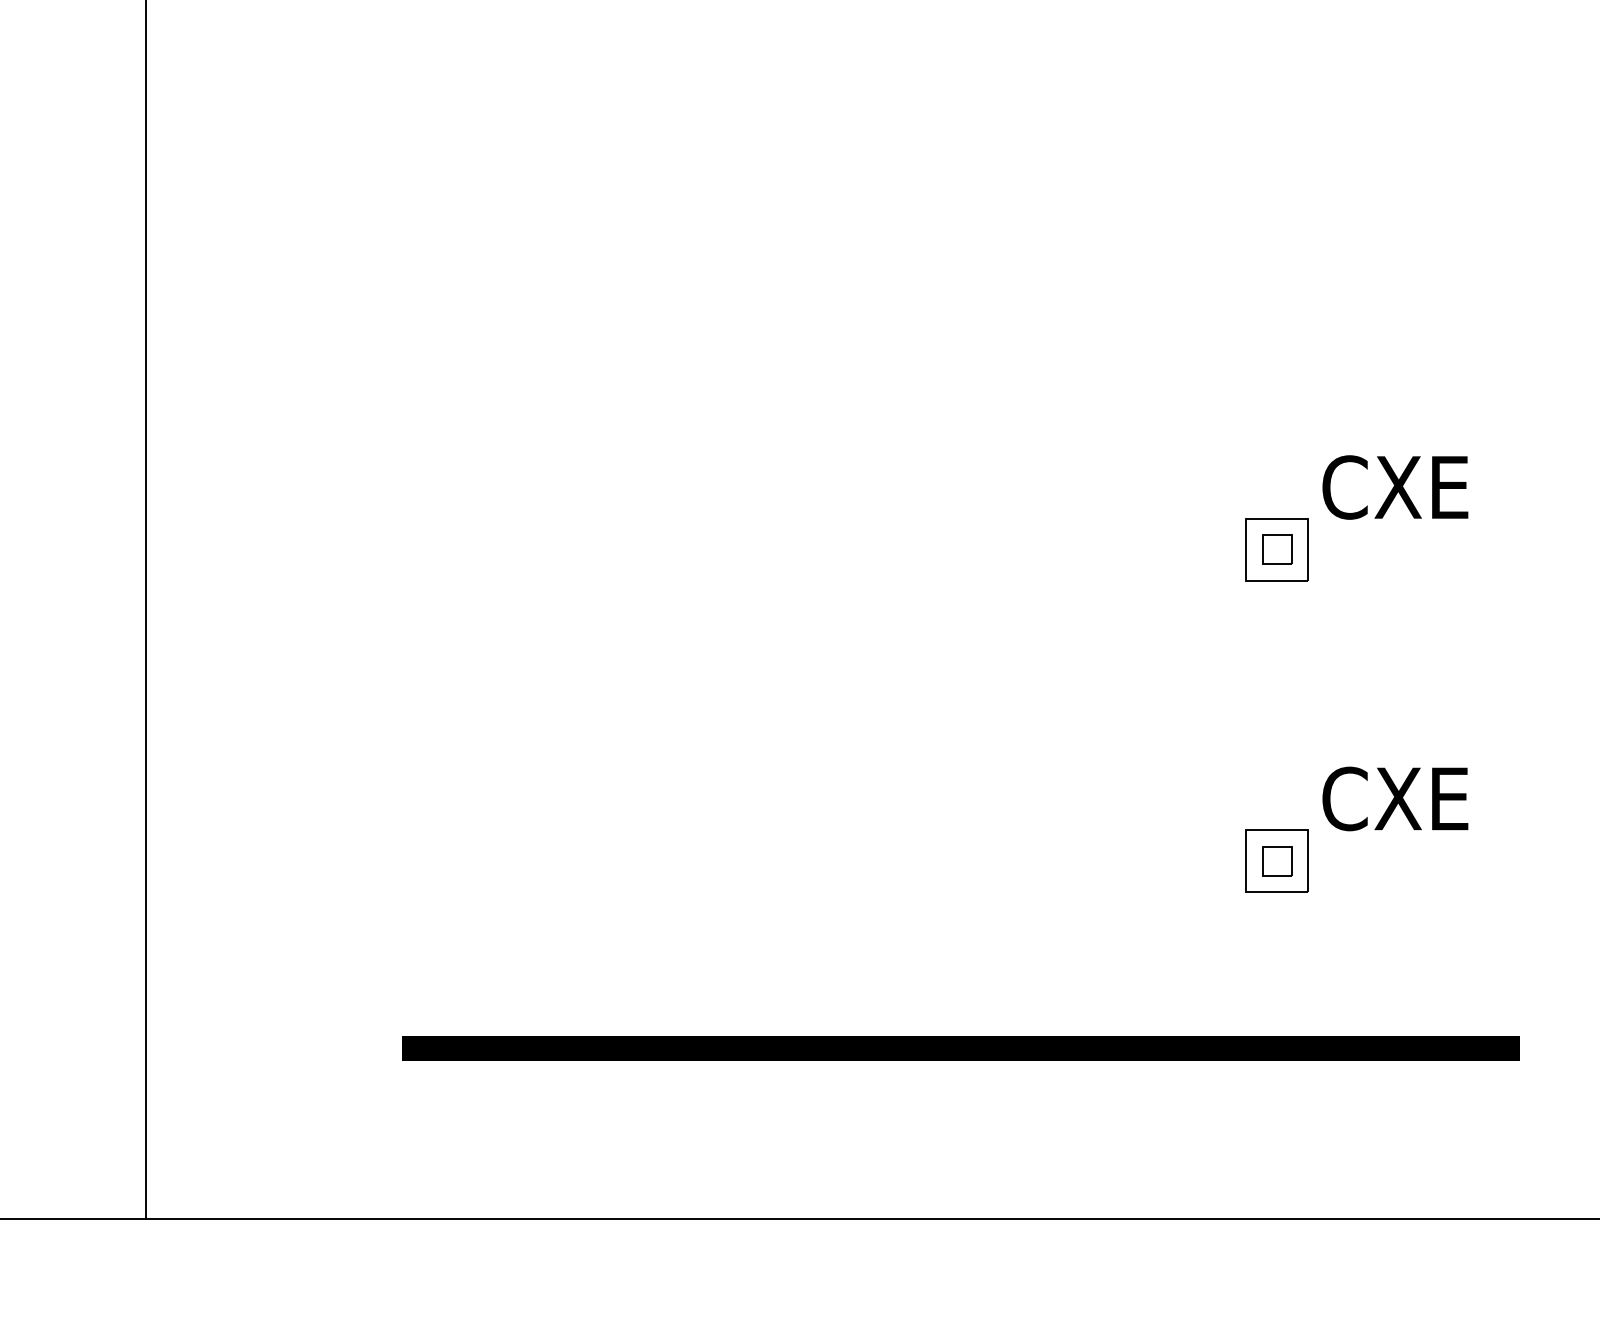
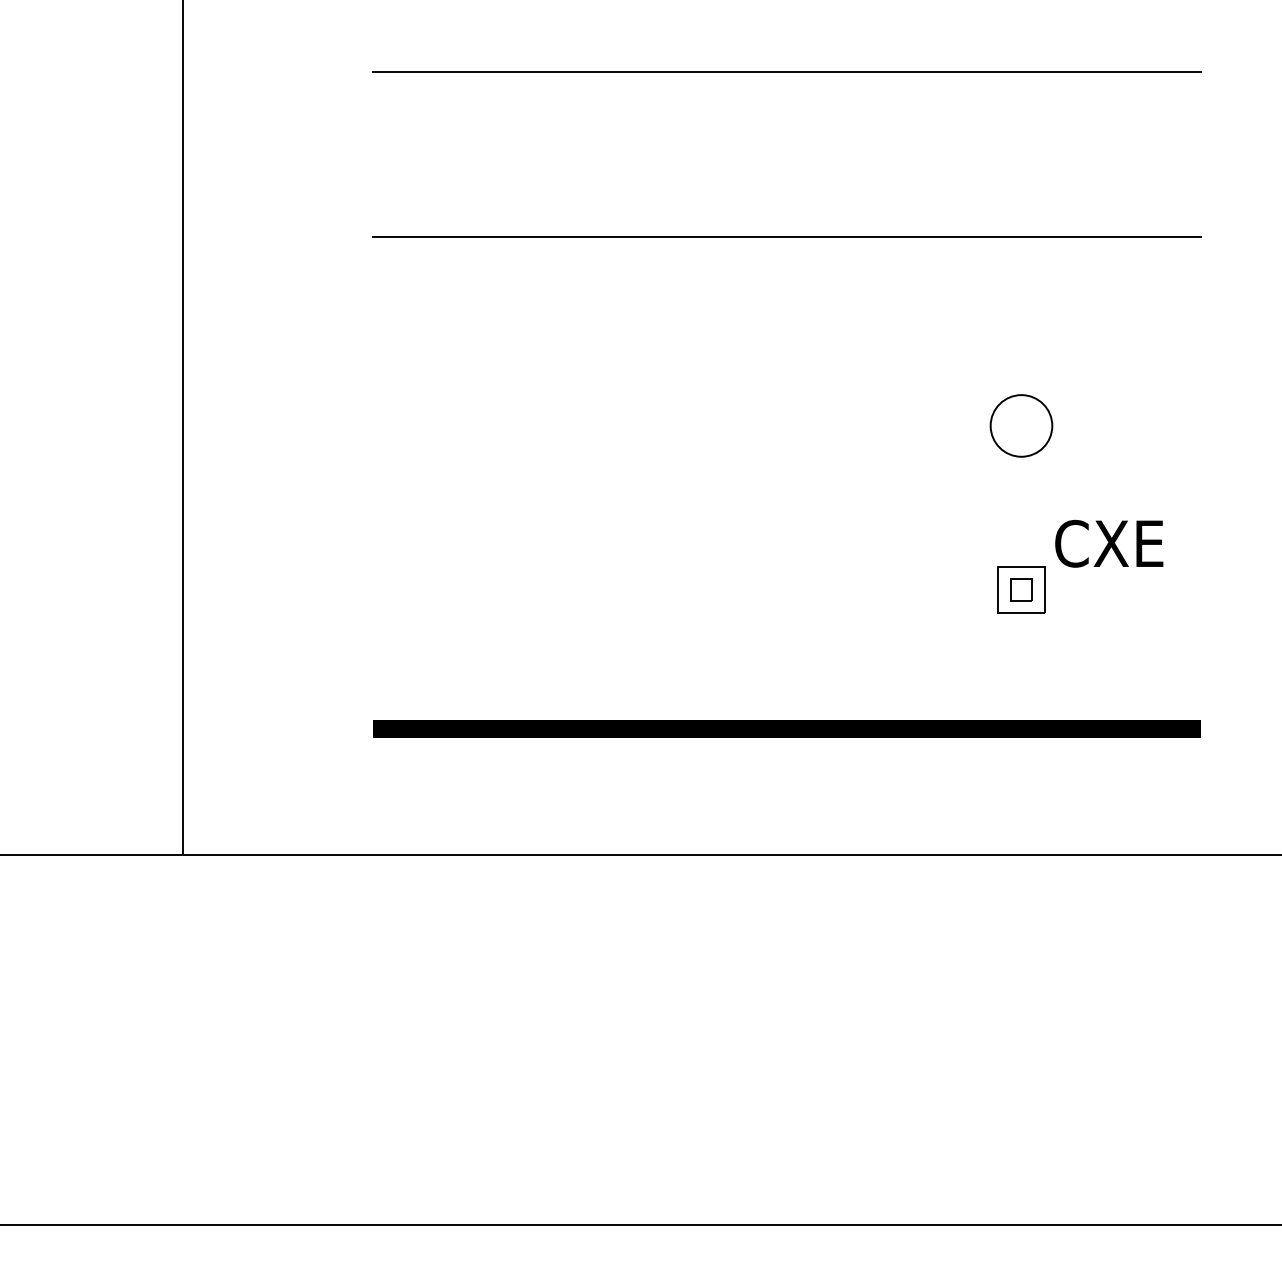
line: (960, 163) -> (786, 72), added
line: (960, 384) -> (786, 236), added
part: (1356, 518) -> (1080, 335), removed
circle: (1277, 639) -> (1021, 425), added

